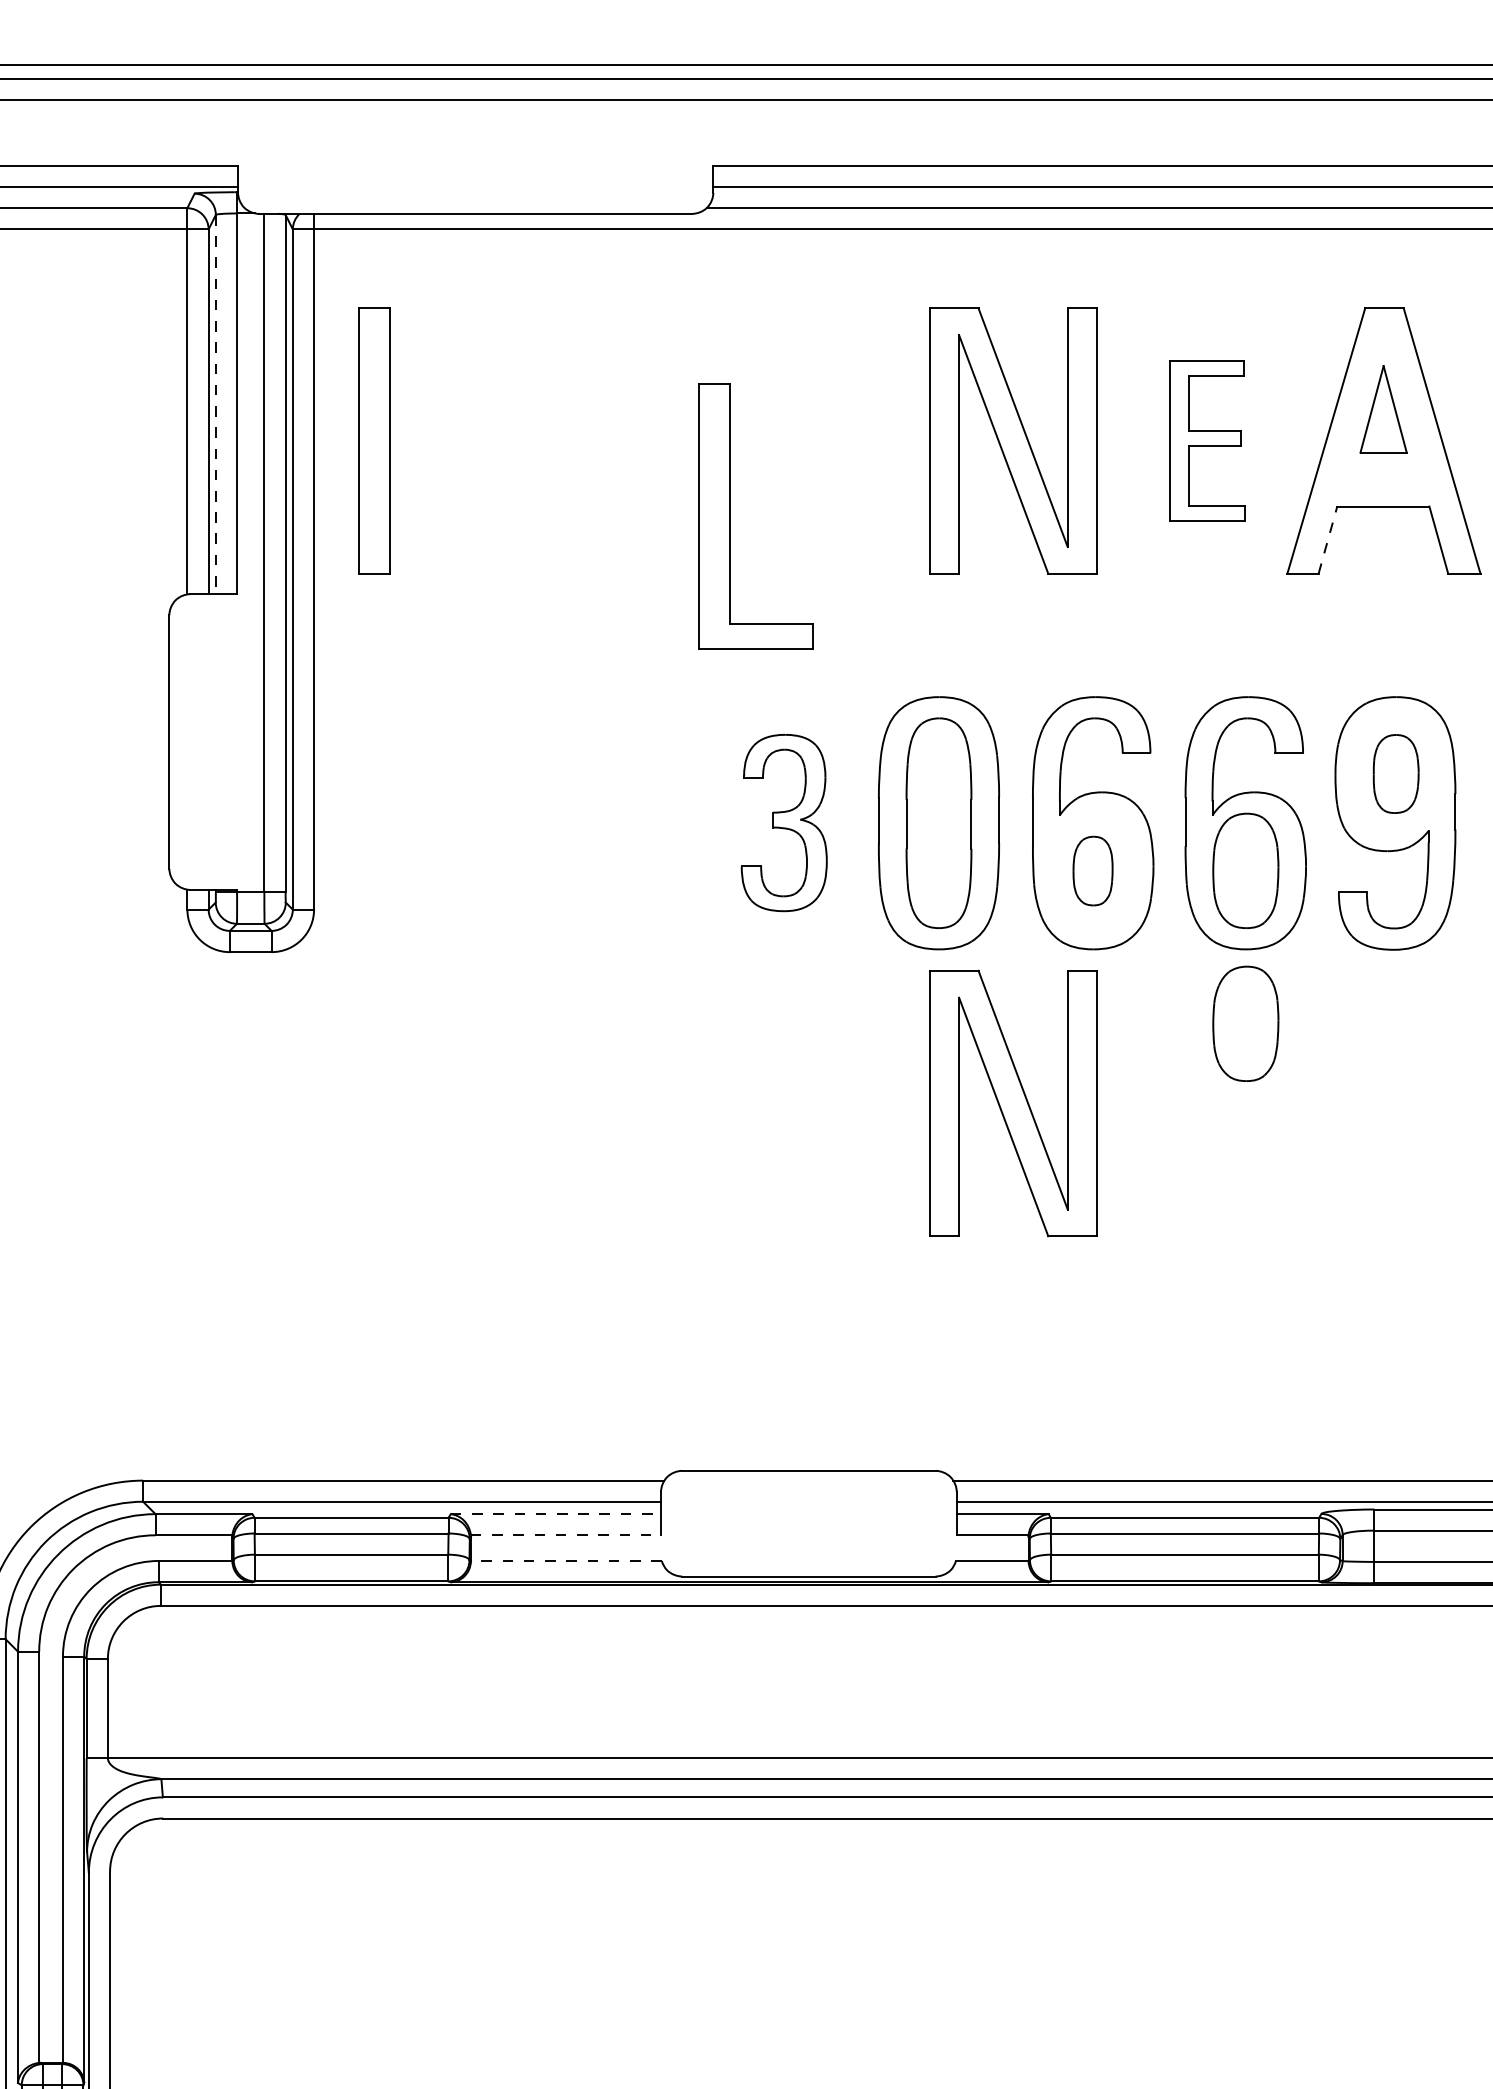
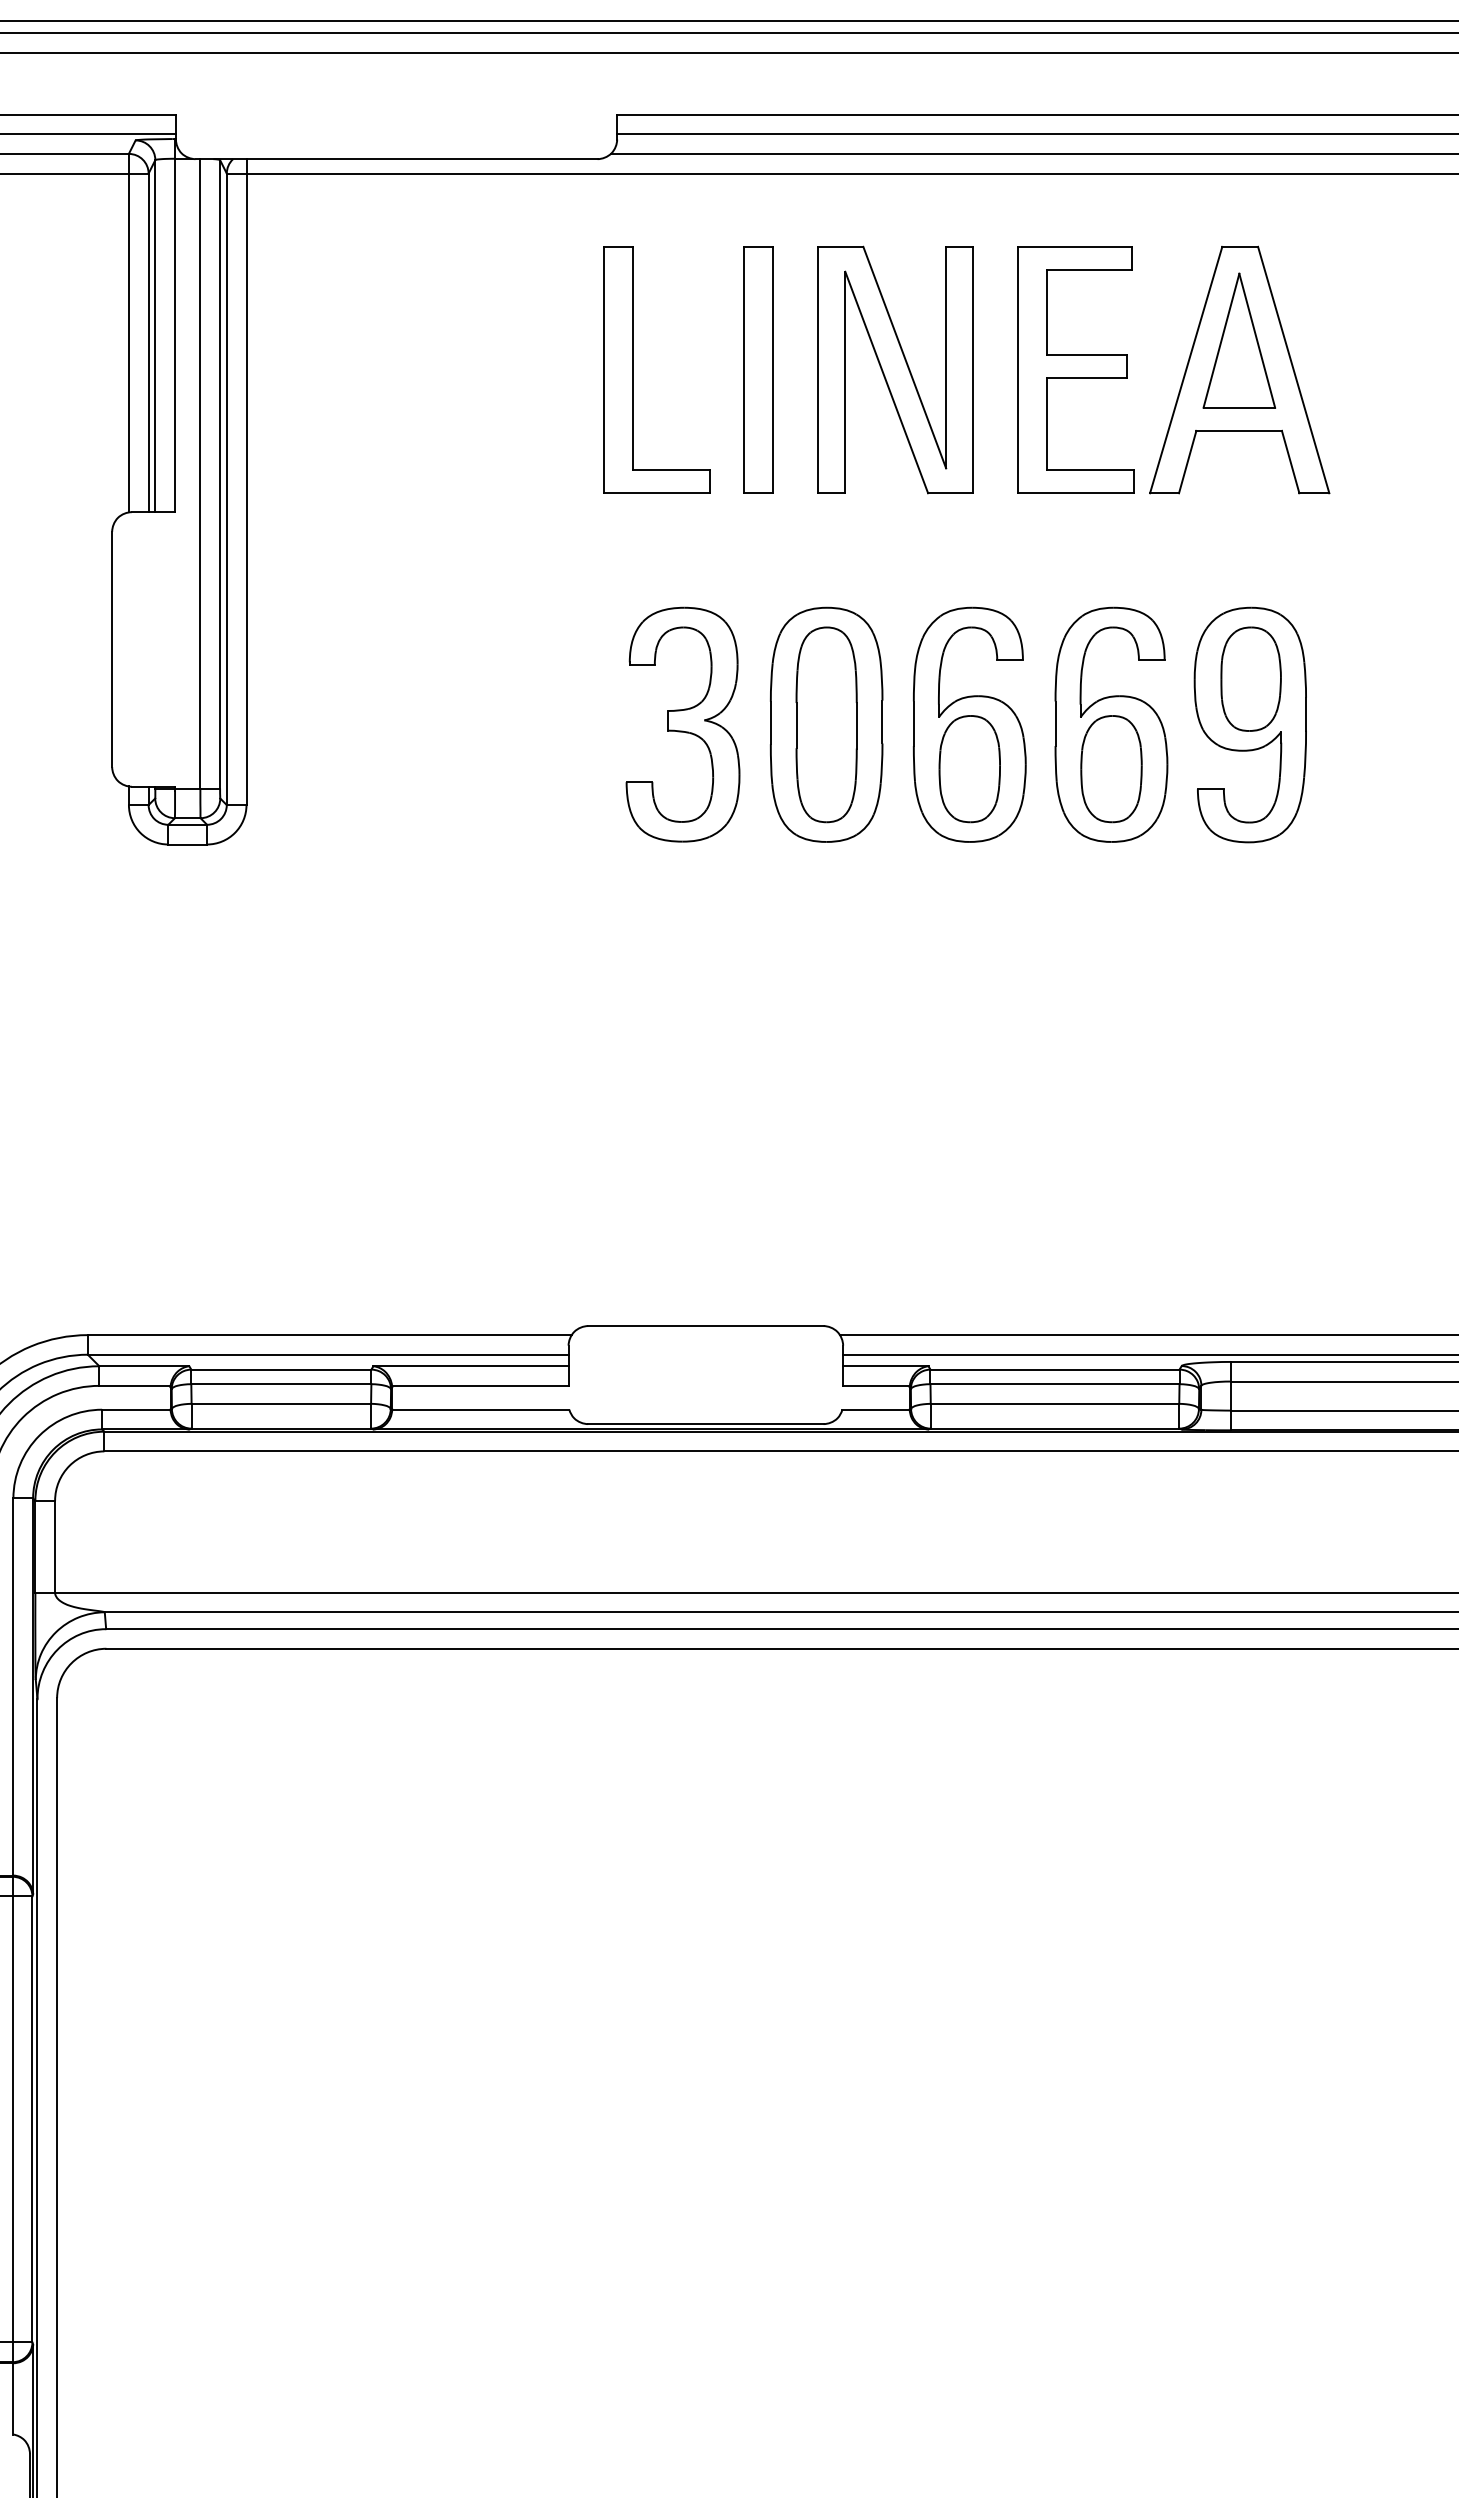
line: (216, 404) -> (155, 336), dashed -> solid
part: (1383, 409) -> (1239, 340), size x1.67
part: (374, 440) -> (758, 369), moved
part: (1207, 440) -> (1075, 369), size x1.67
part: (730, 515) -> (633, 369), moved
line: (1327, 539) -> (1187, 461), dashed -> solid
part: (1395, 773) -> (1250, 678), size x1.43
part: (783, 822) -> (682, 724), size x1.43
part: (1092, 871) -> (969, 769), size x1.67
part: (1245, 1024) -> (1111, 911), removed
part: (1013, 1102) -> (895, 984), removed
line: (556, 1514) -> (471, 1366), dashed -> solid
line: (566, 1534) -> (480, 1385), dashed -> solid
line: (566, 1560) -> (480, 1409), dashed -> solid

